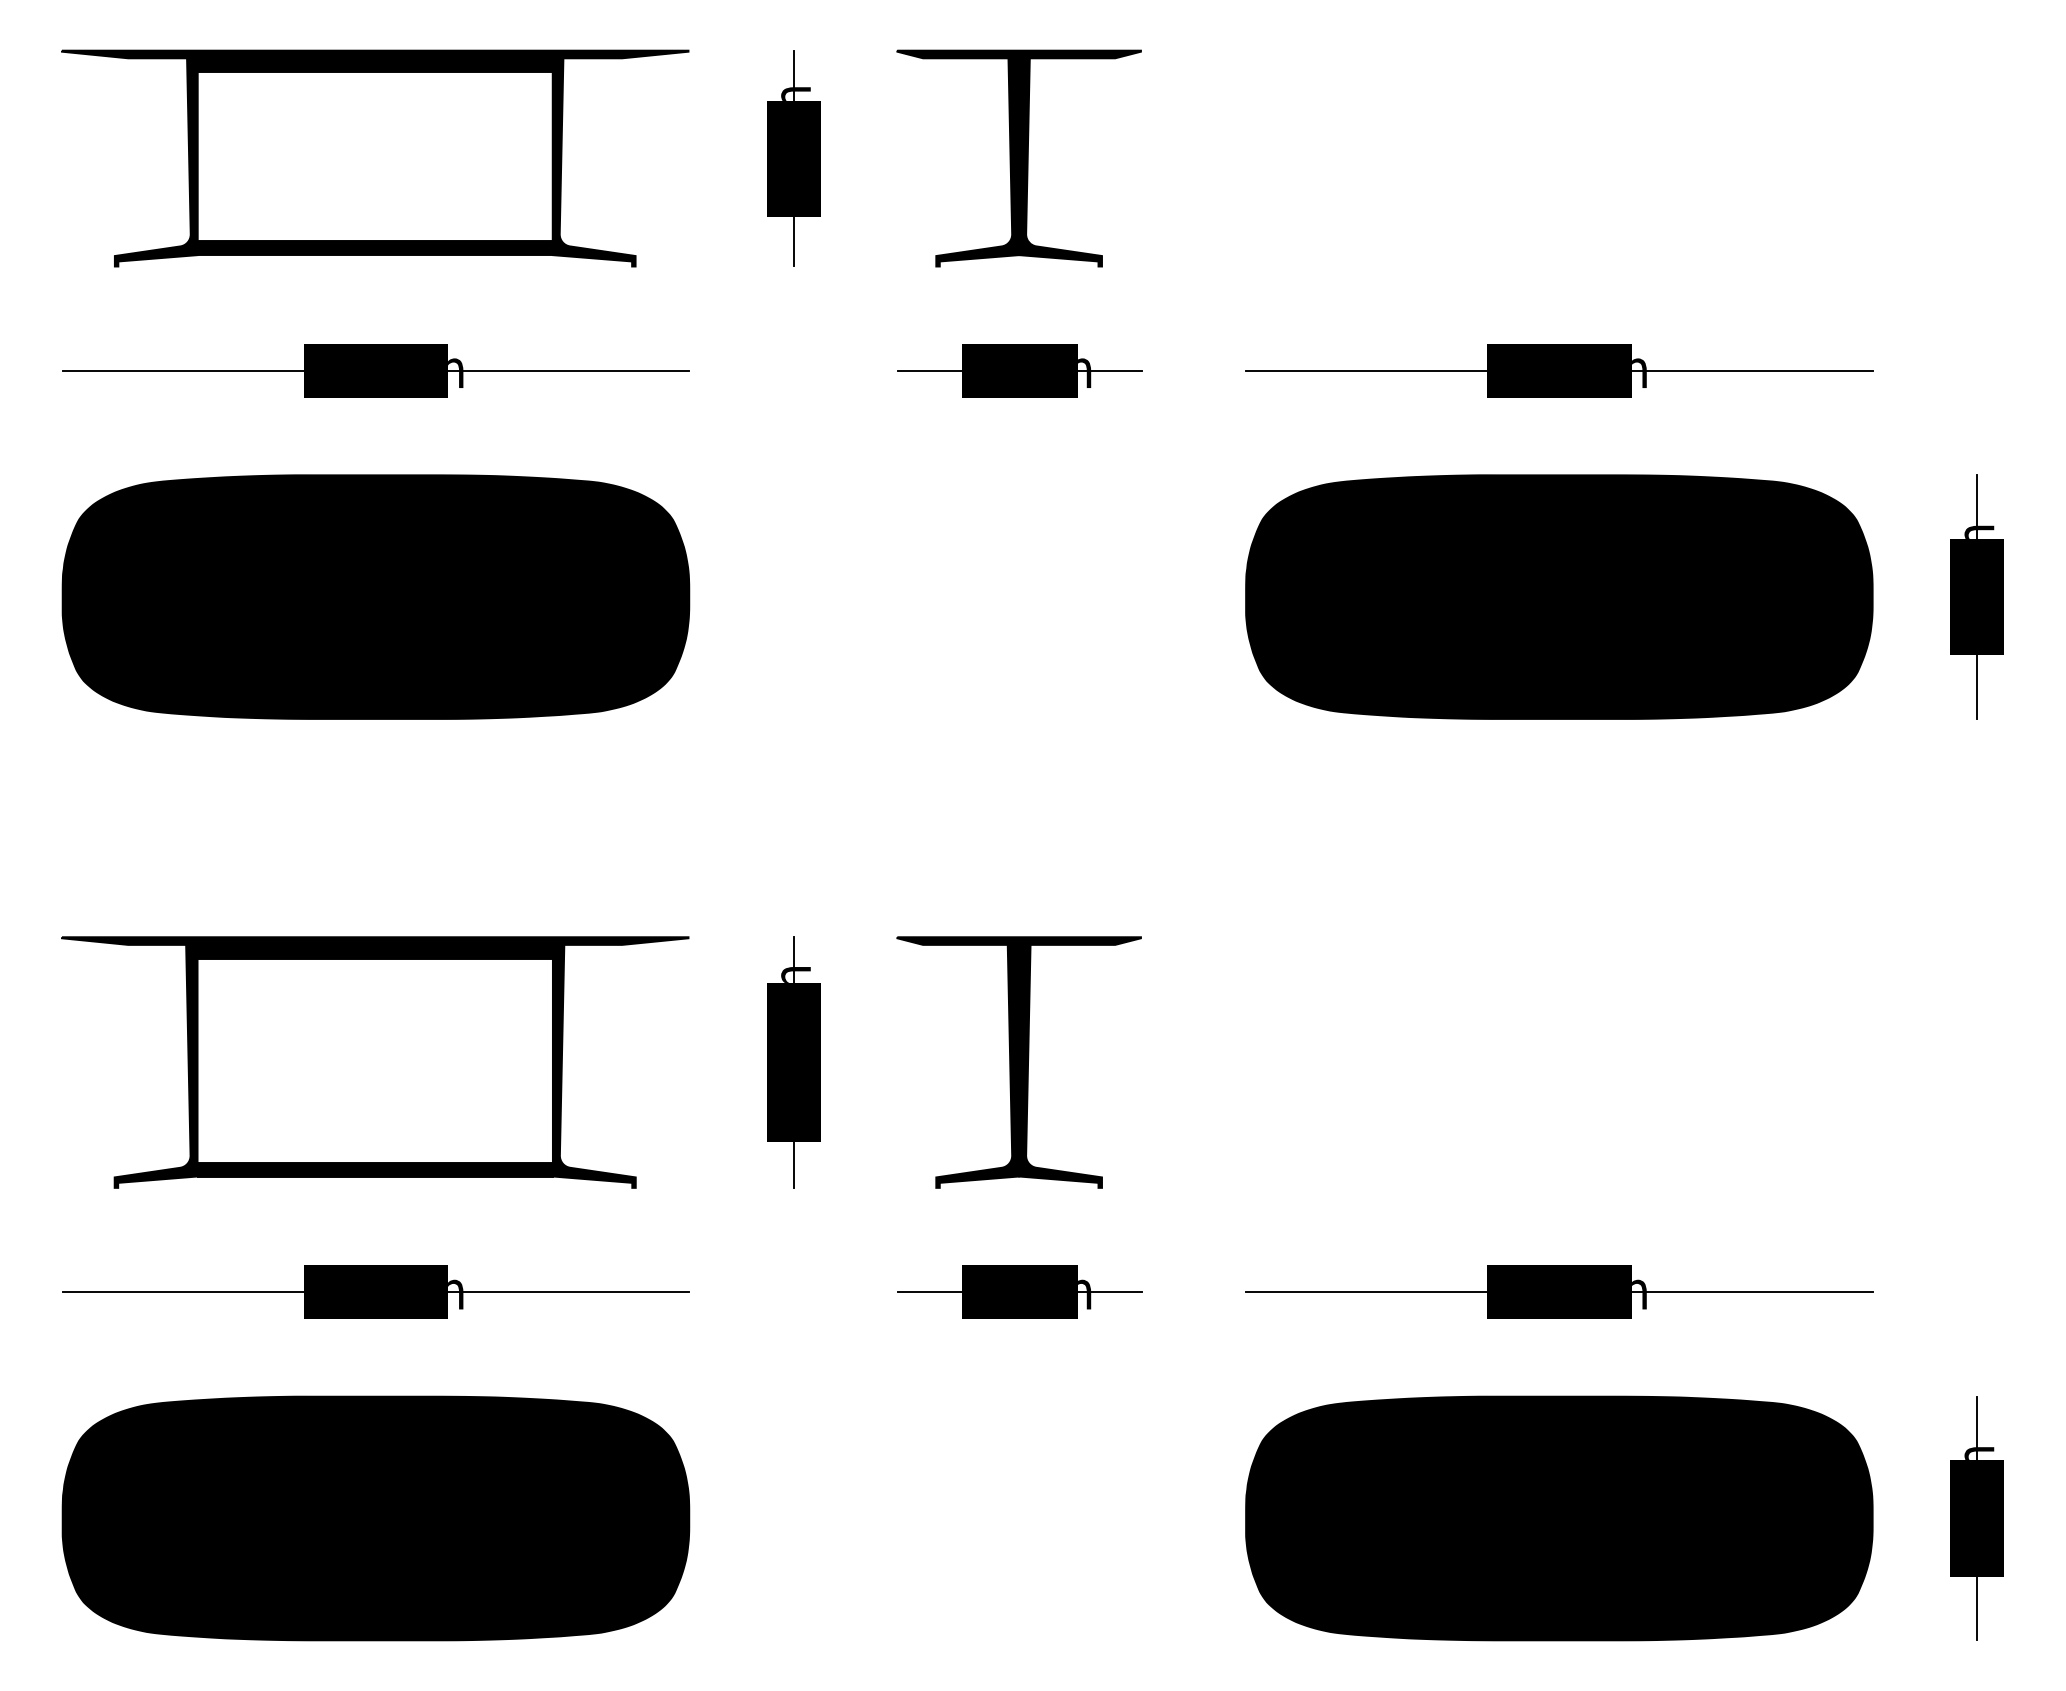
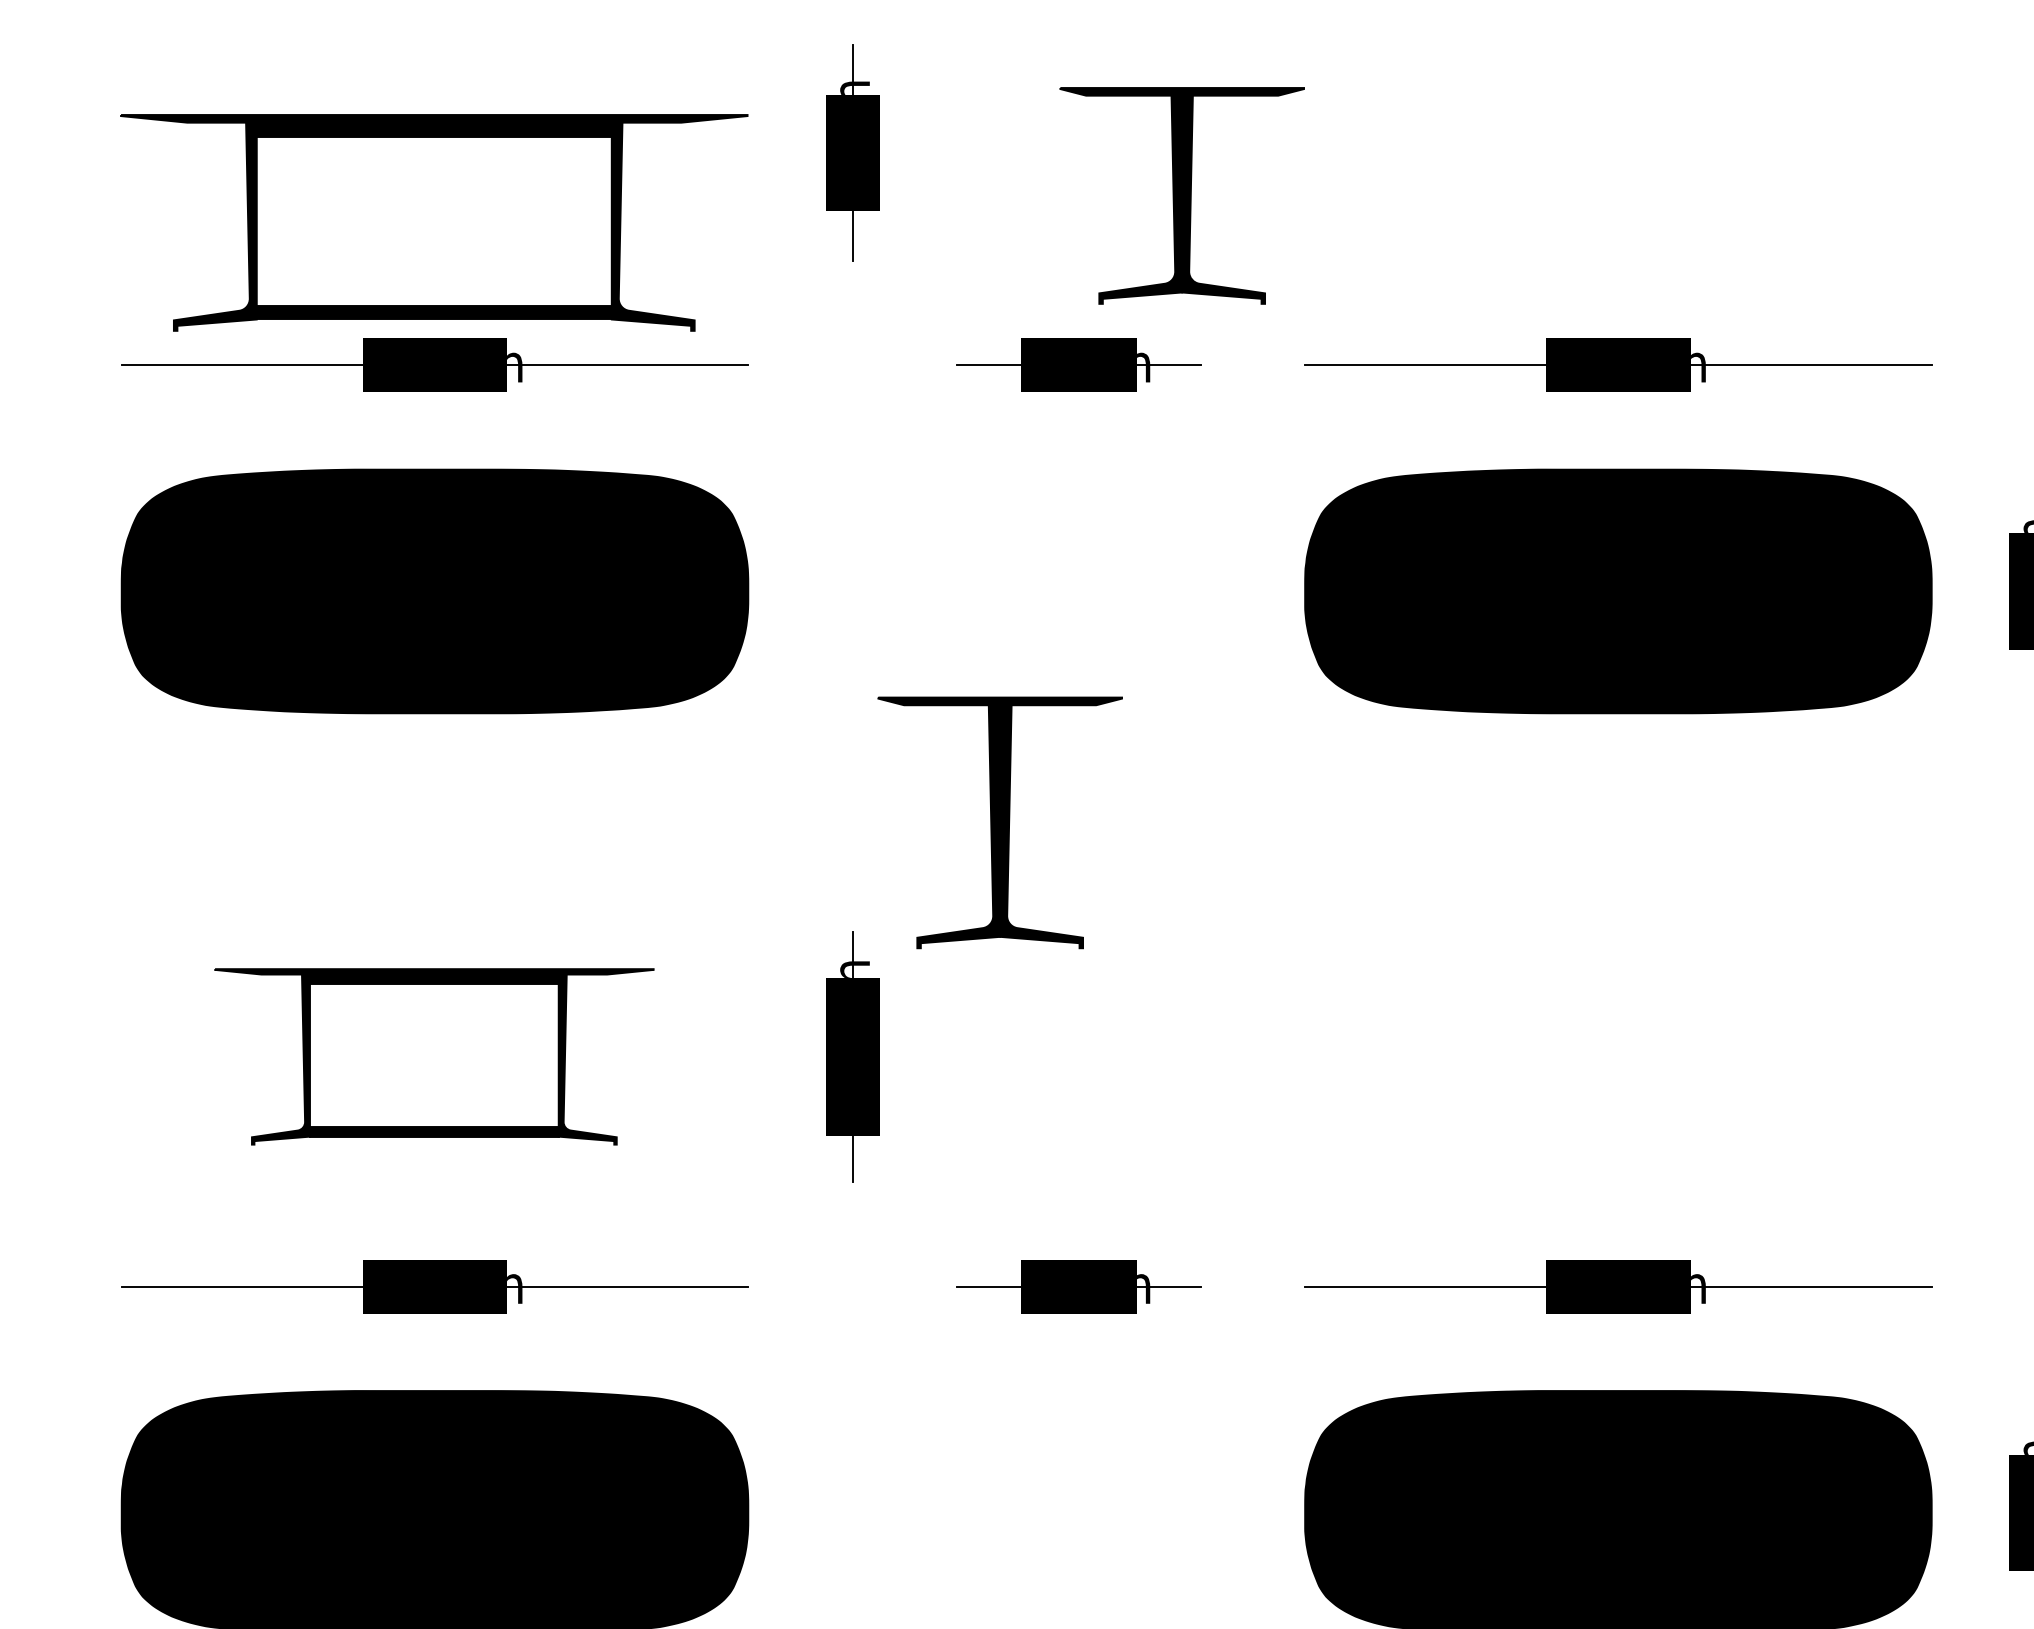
part: (375, 158) -> (434, 222), moved
part: (1018, 158) -> (1181, 195), moved
part: (375, 1062) -> (434, 1056), size x0.7
part: (1018, 1062) -> (999, 822), moved

